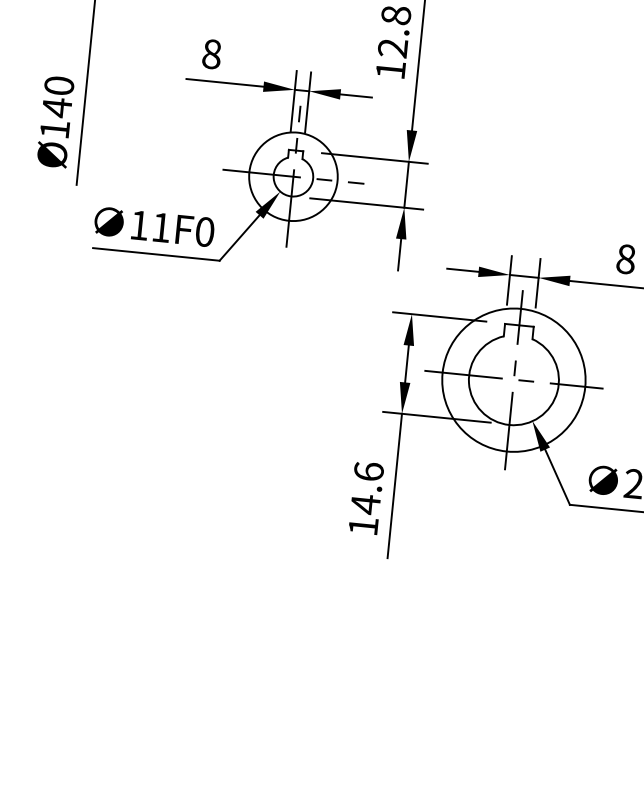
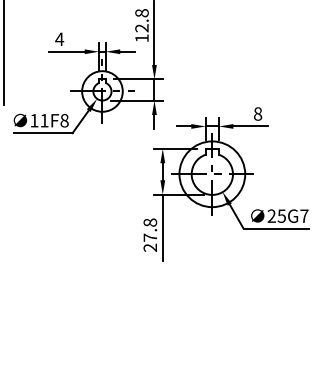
text: (211, 54) -> (59, 39), 8 -> 4
text: (204, 231) -> (64, 120), 11F0 -> 11F8
text: (366, 497) -> (150, 234), 14.6 -> 27.8

